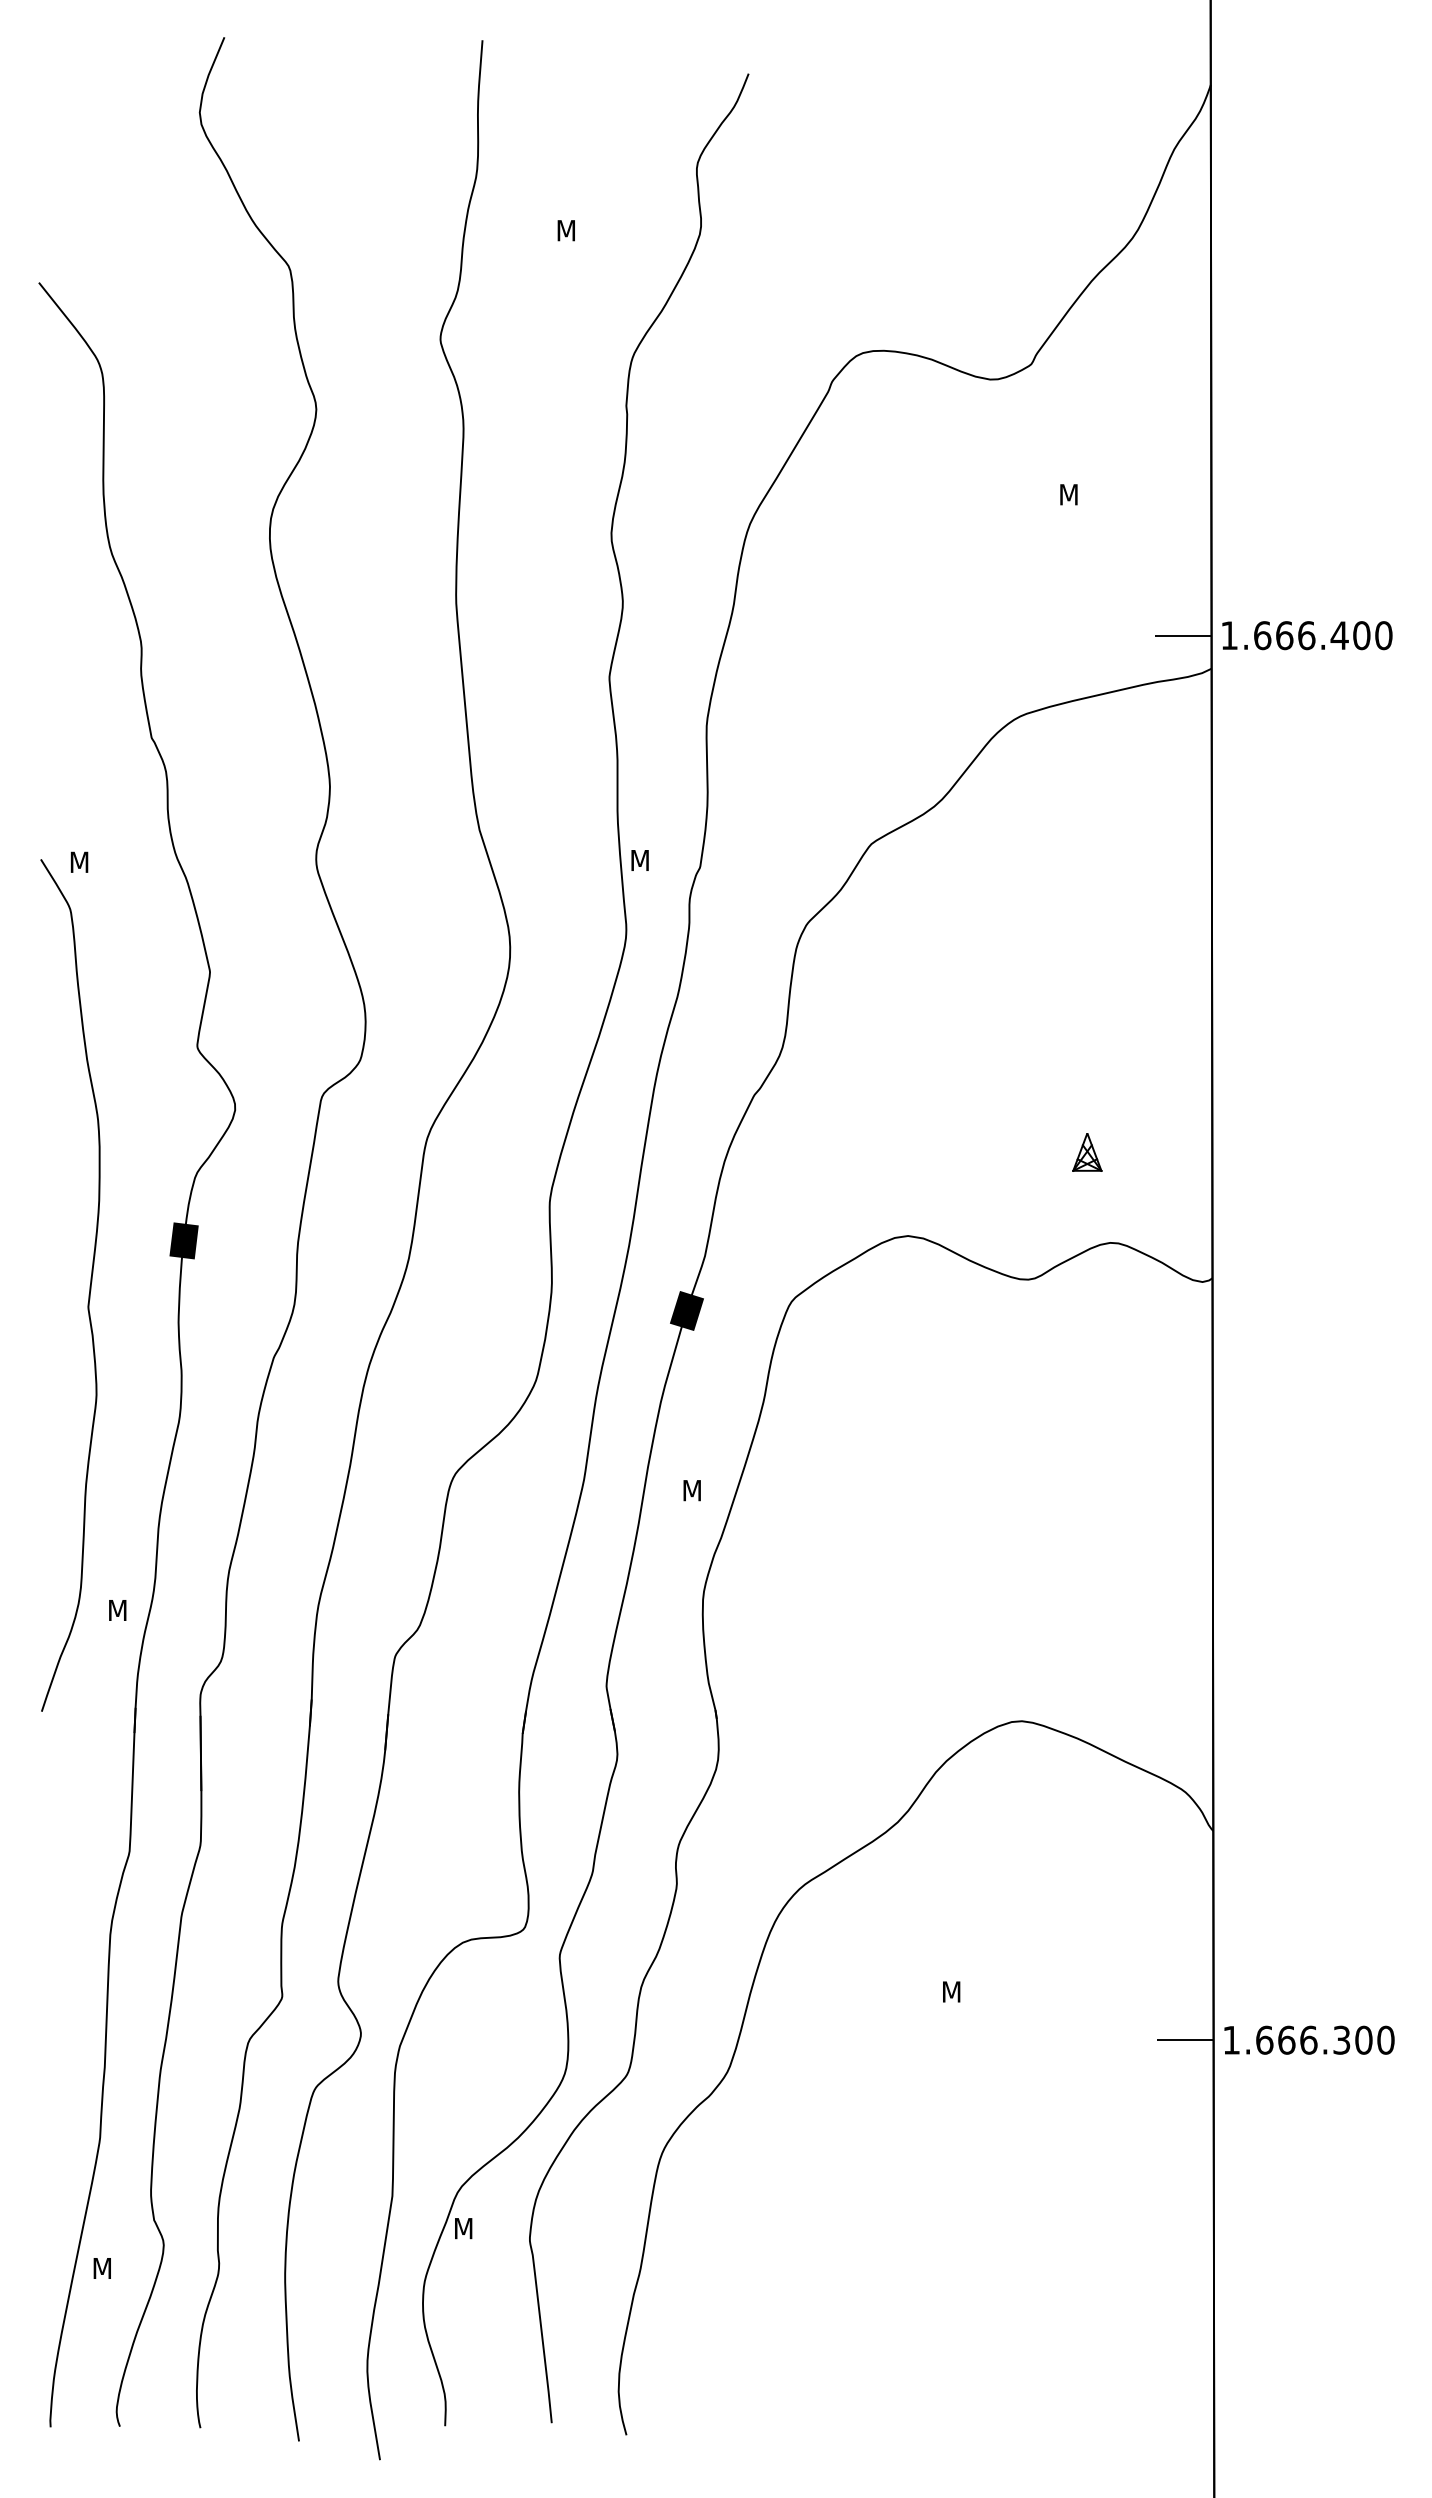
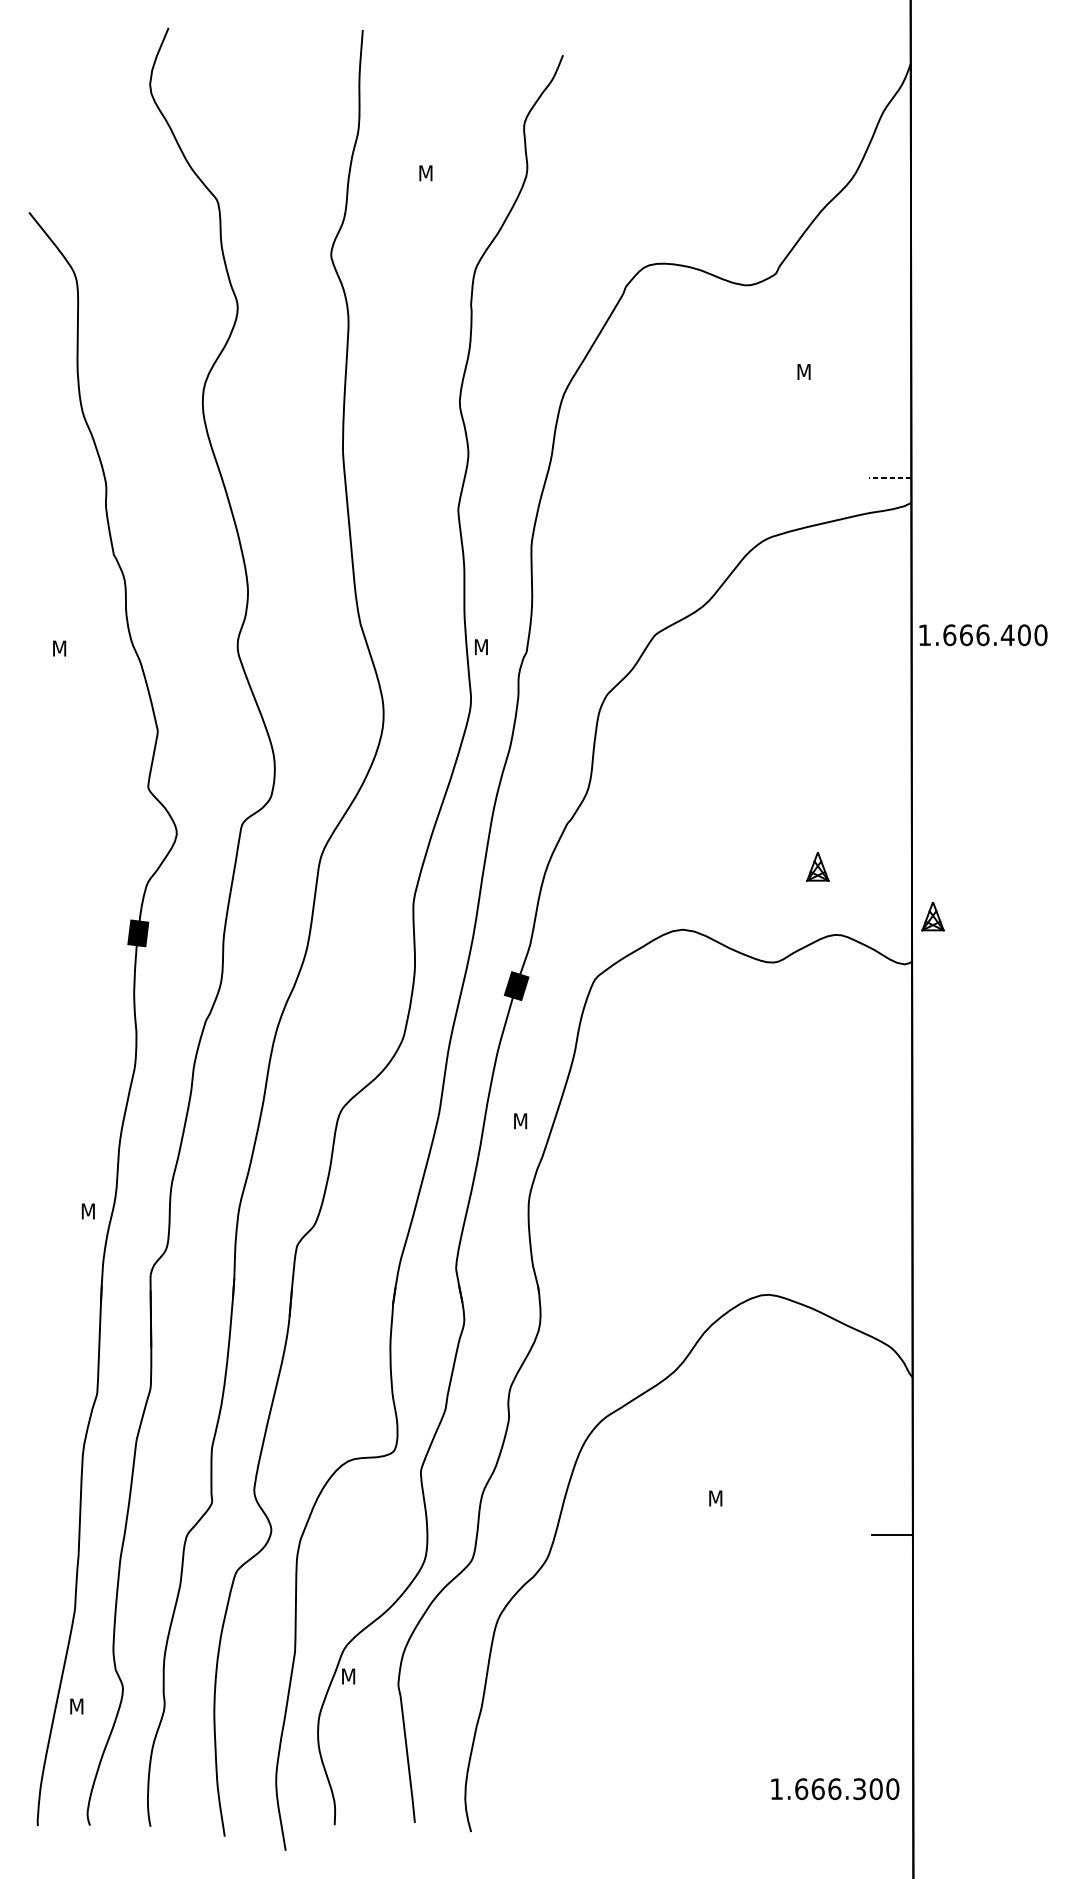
line: (1182, 635) -> (889, 477), solid -> dashed
text: (1307, 635) -> (983, 635), moved
part: (1240, 1218) -> (933, 916), added
curve: (89, 1285) -> (67, 966), removed
text: (1309, 2039) -> (835, 1788), moved

